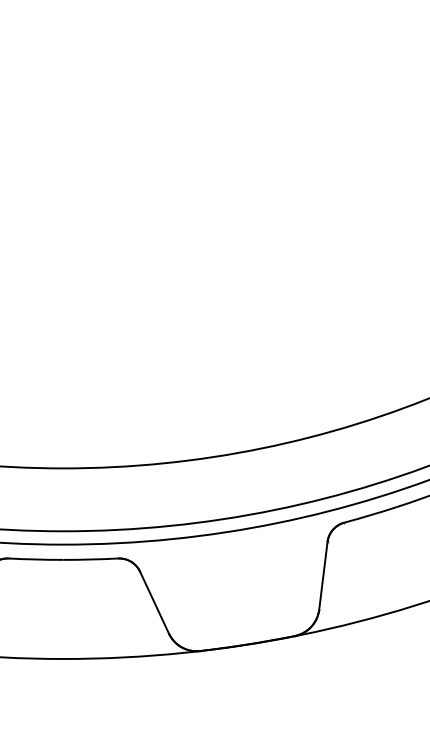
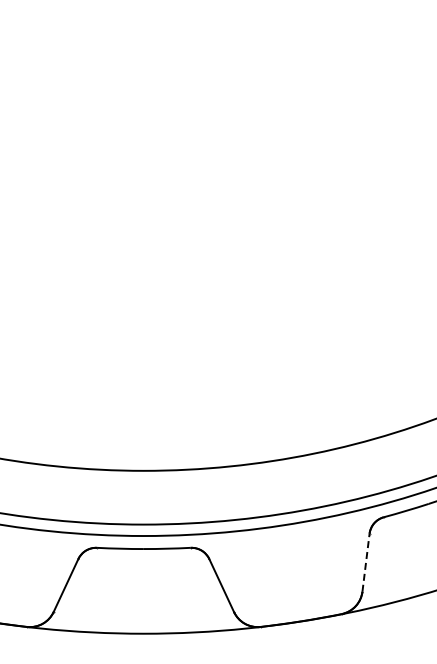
line: (323, 575) -> (366, 562), solid -> dashed

